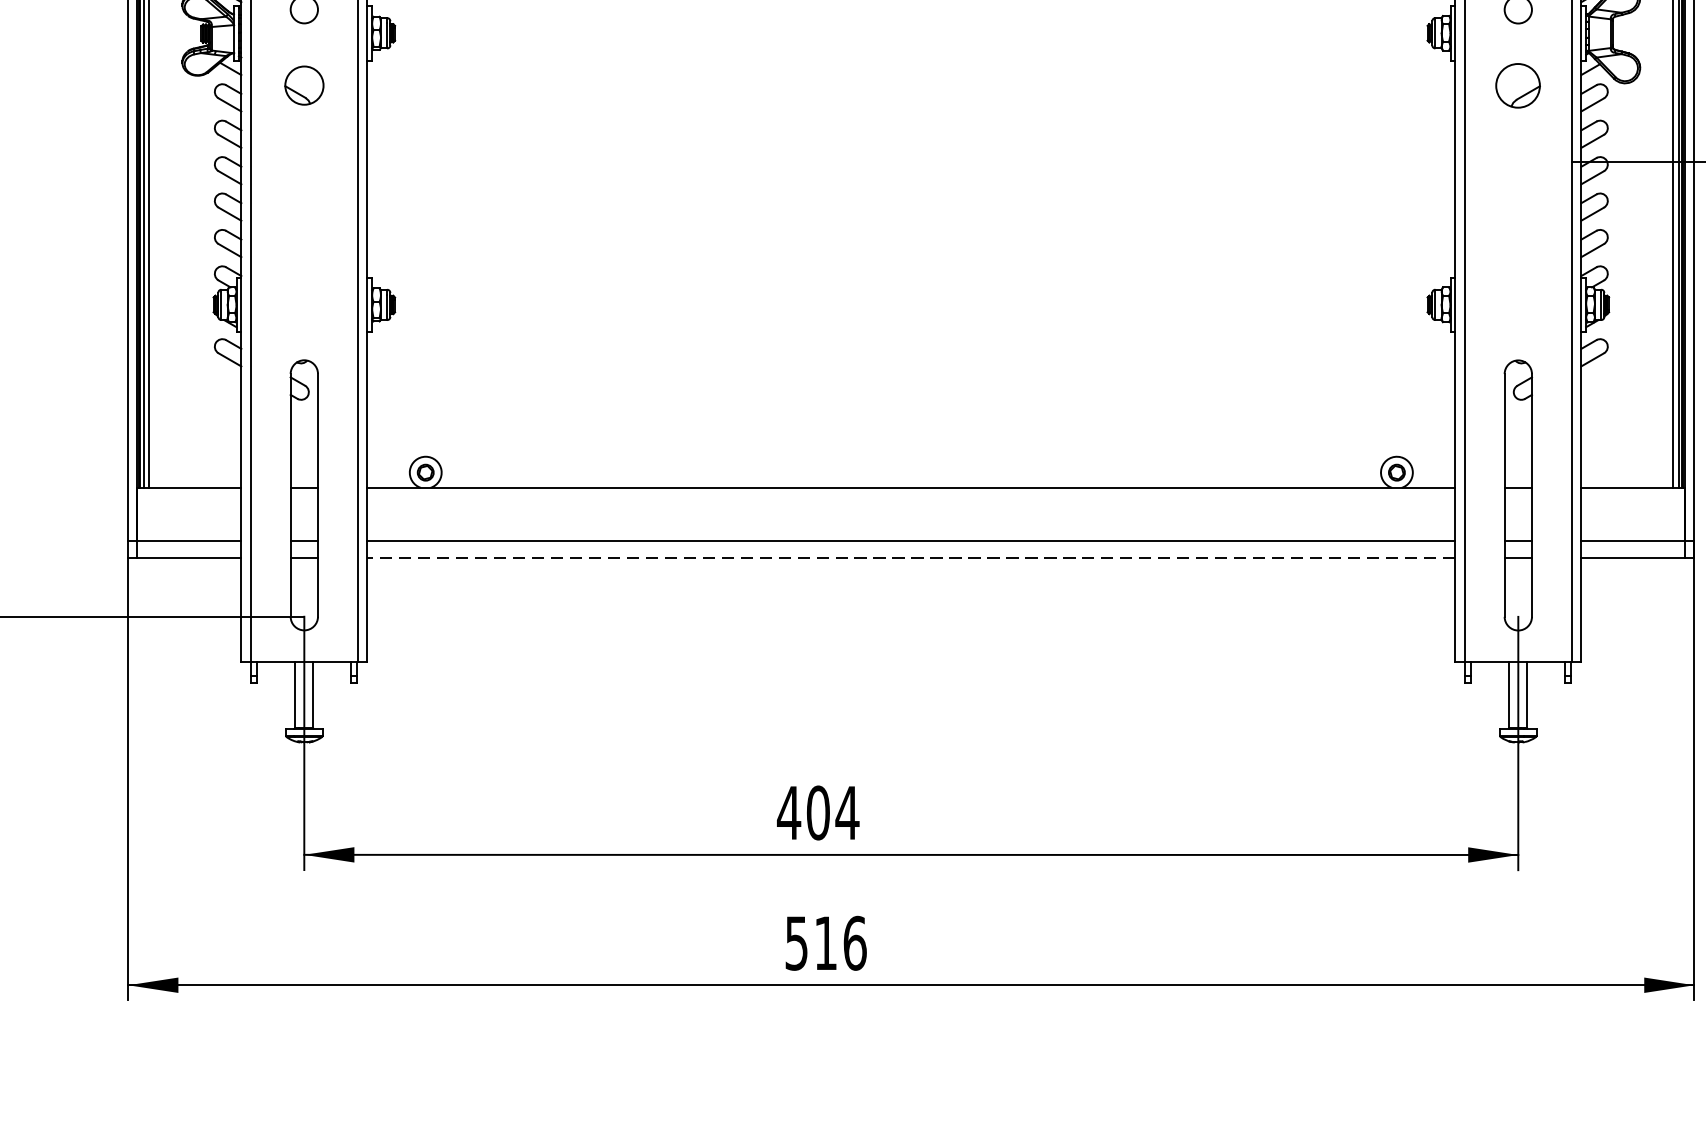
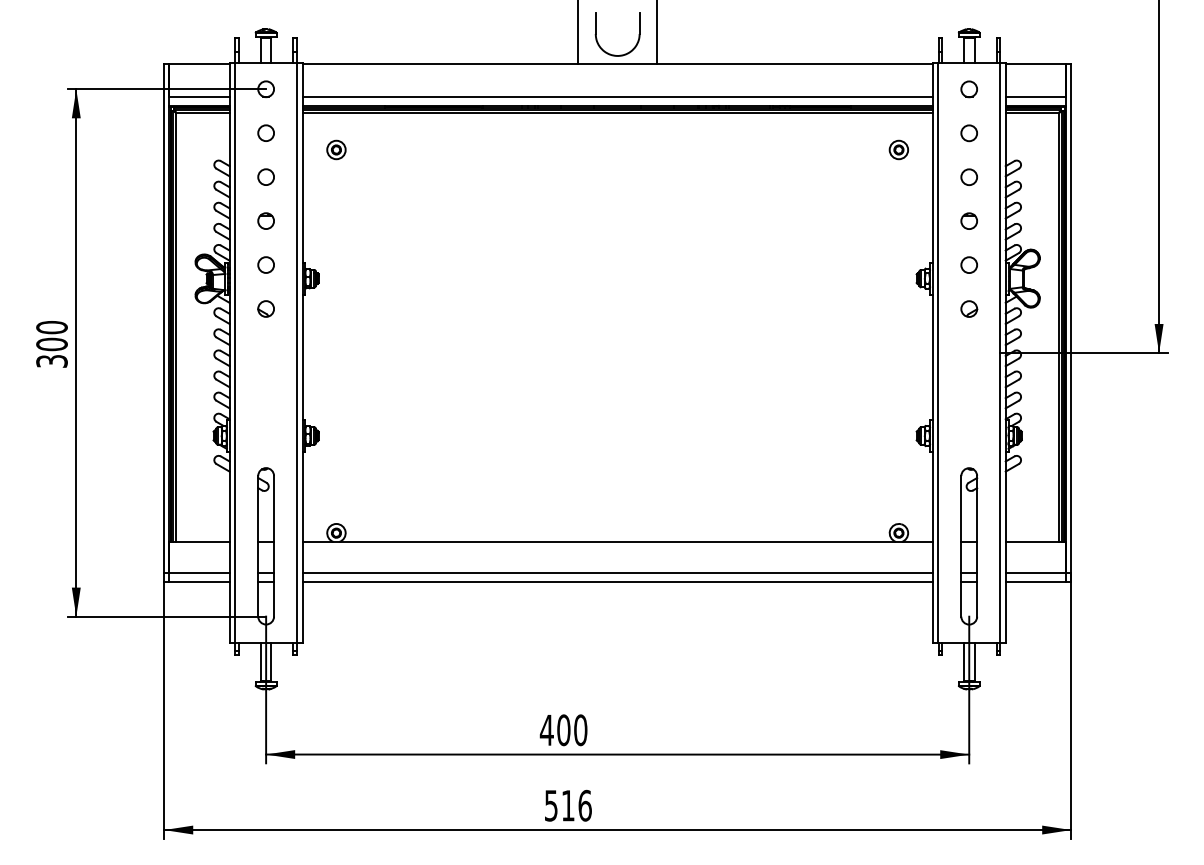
part: (303, 84) -> (265, 308), size x0.71
part: (1518, 84) -> (969, 308), size x0.62
line: (910, 557) -> (617, 582), dashed -> solid
text: (847, 813) -> (580, 730), 404 -> 400

